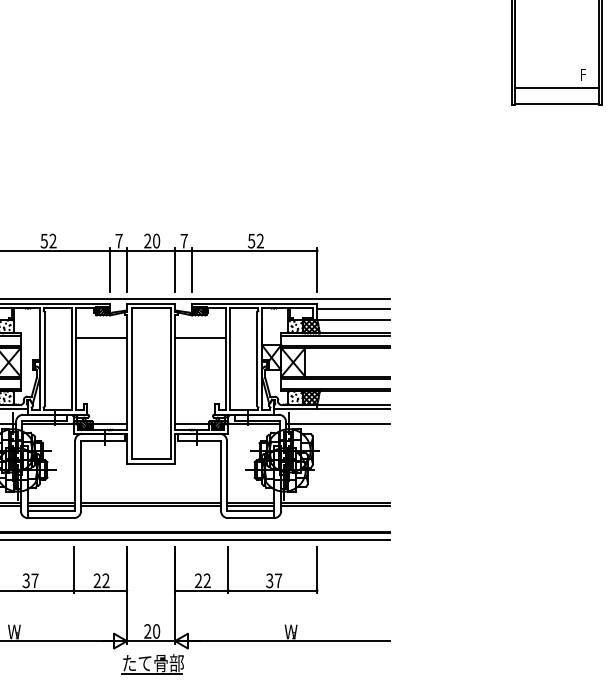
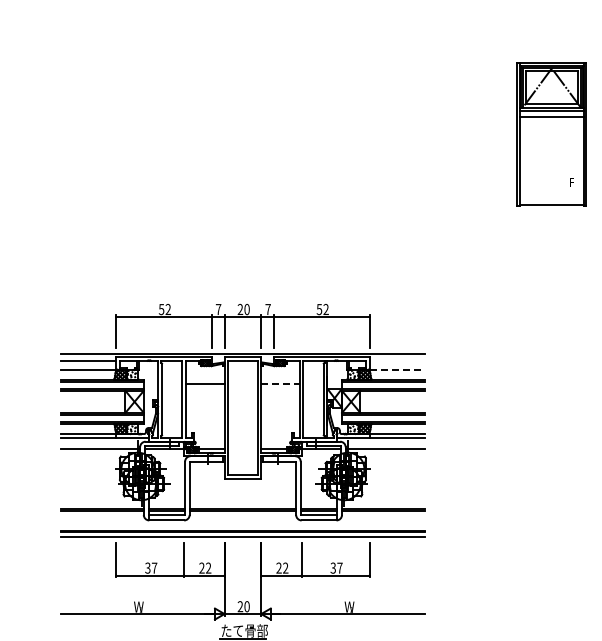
line: (556, 87) -> (551, 192), removed
line: (352, 309) -> (396, 361), removed
line: (354, 319) -> (397, 369), solid -> dashed
line: (201, 338) -> (281, 383), solid -> dashed

